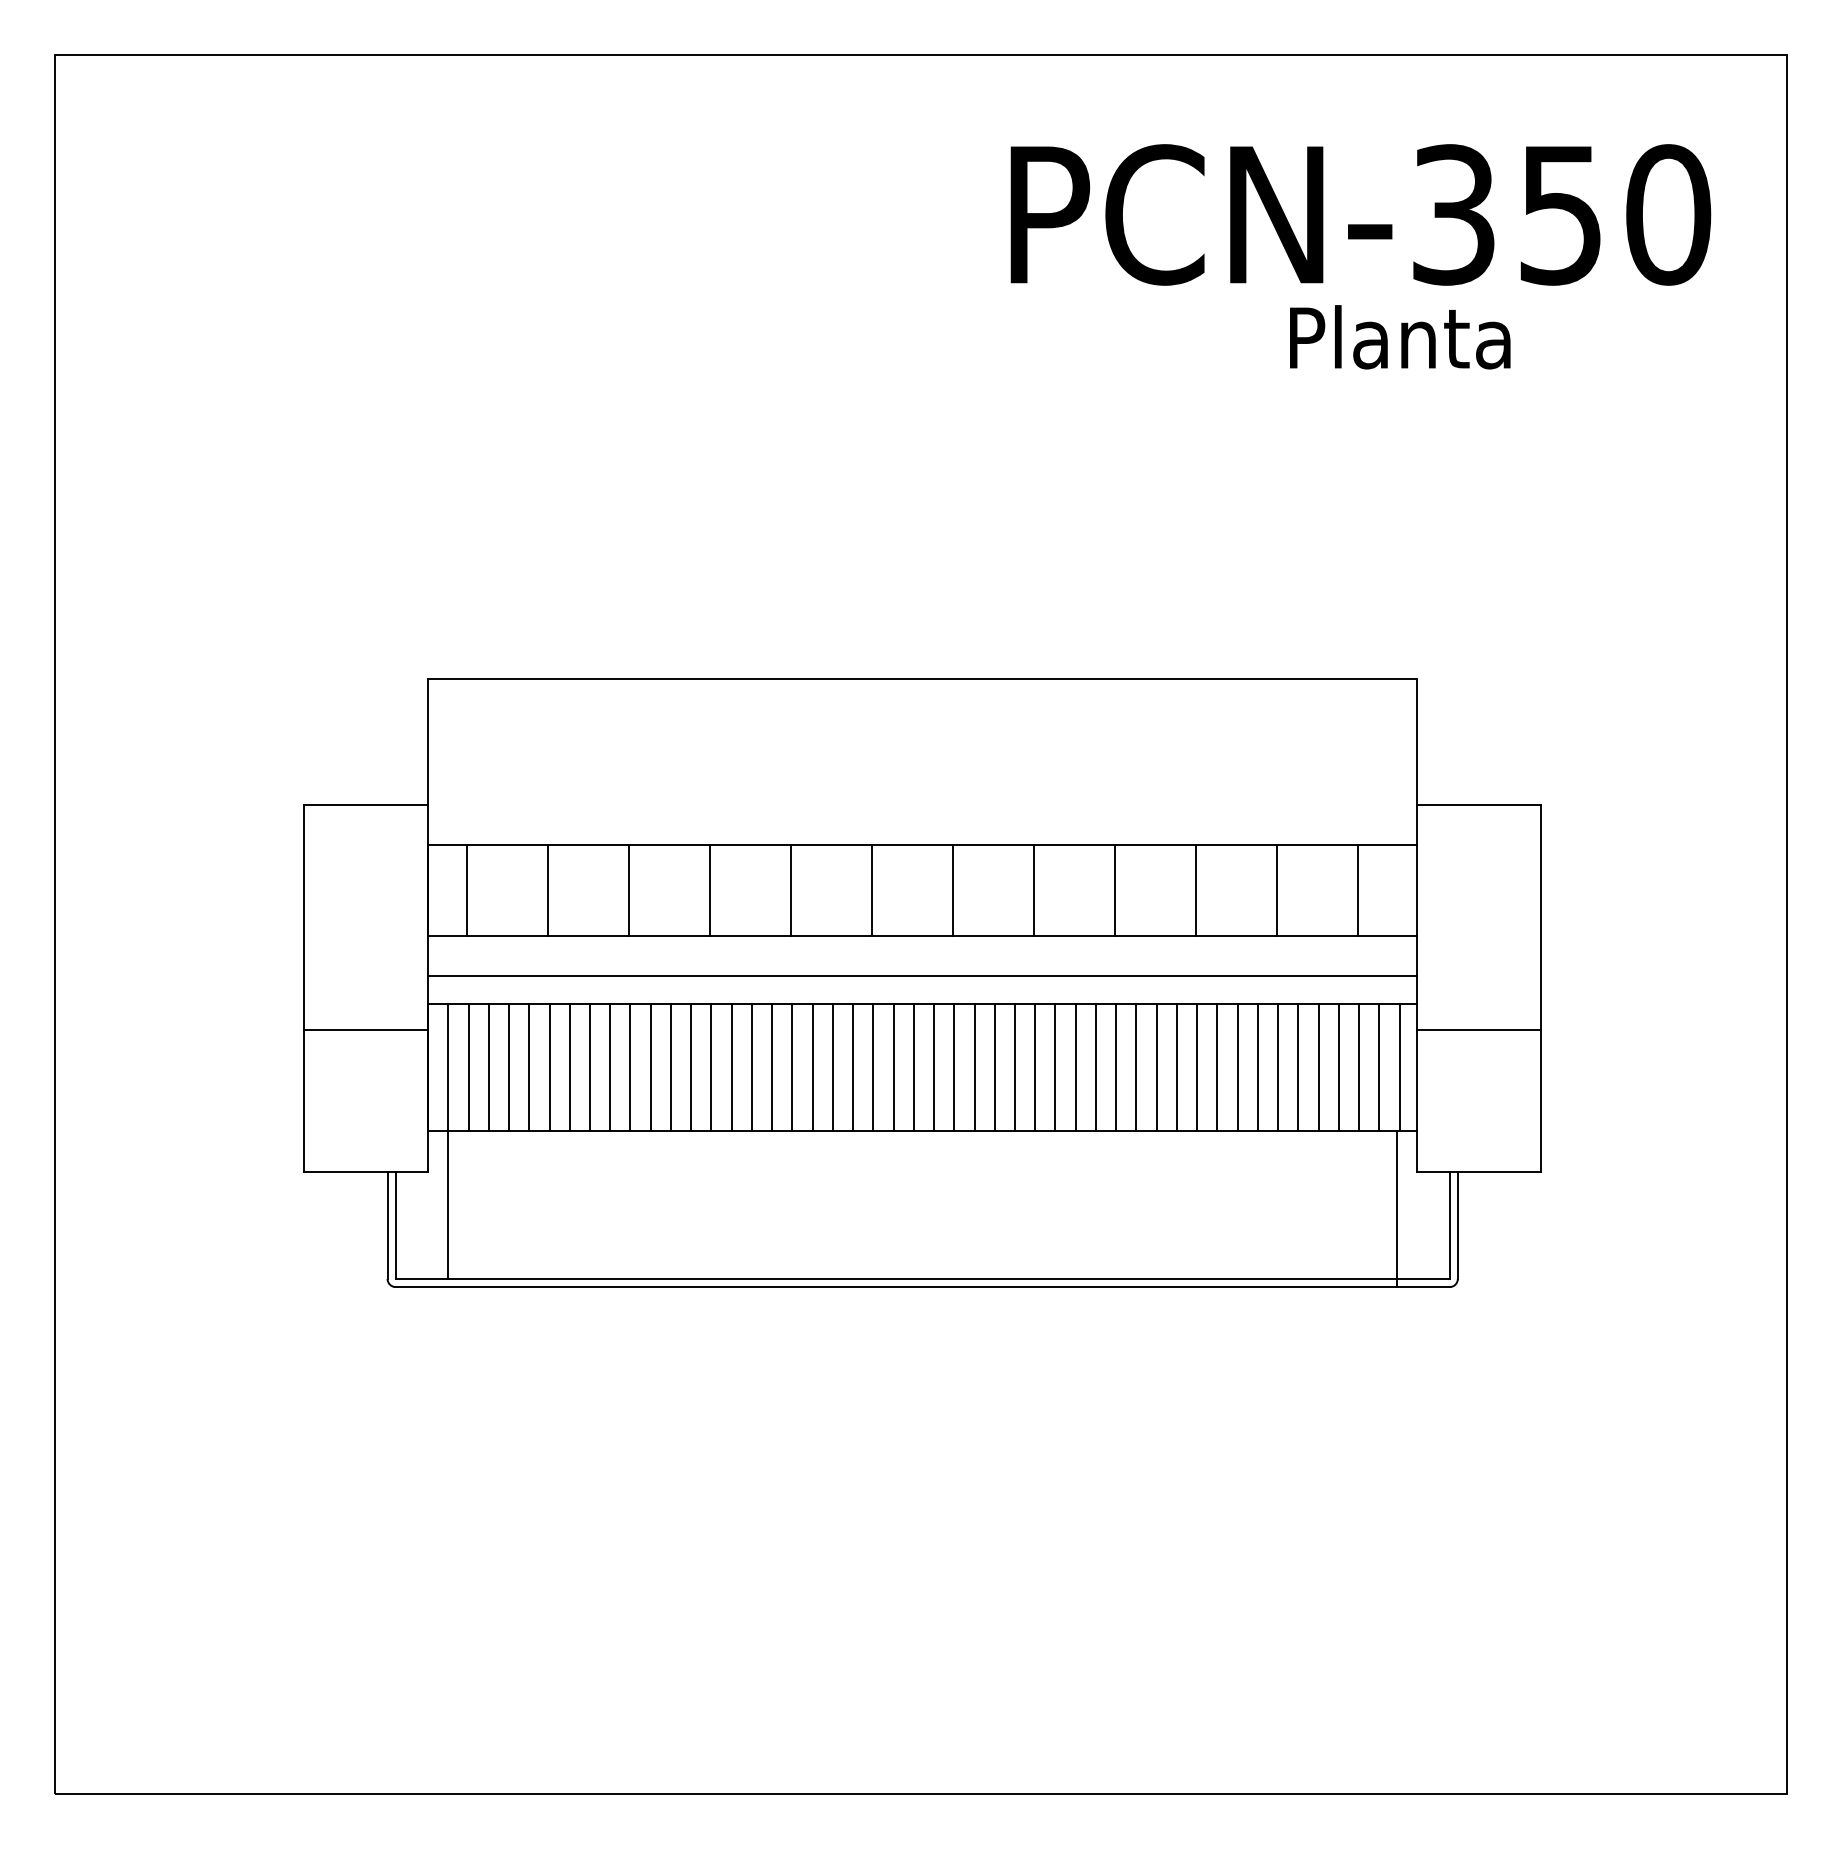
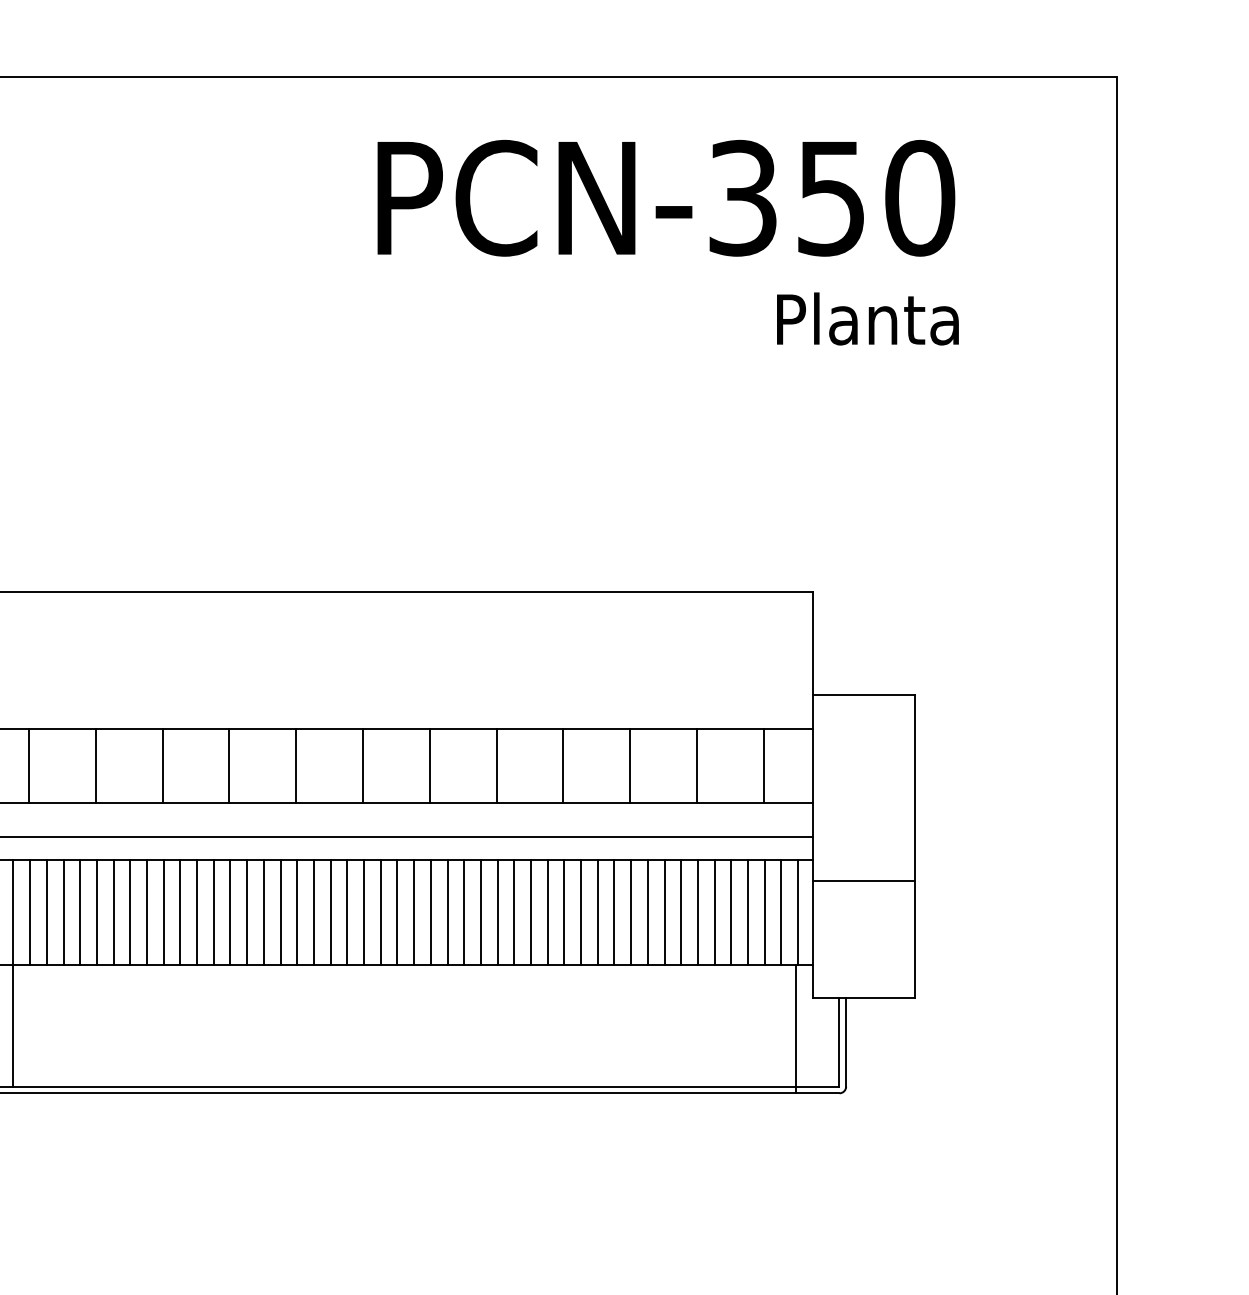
text: (1360, 214) -> (666, 197), moved
text: (1400, 337) -> (868, 319), moved

